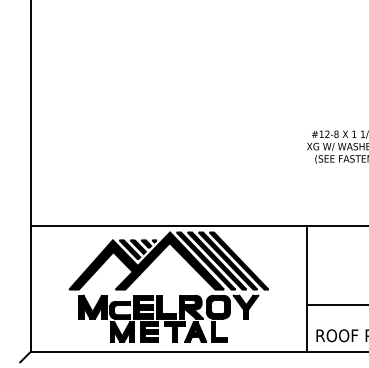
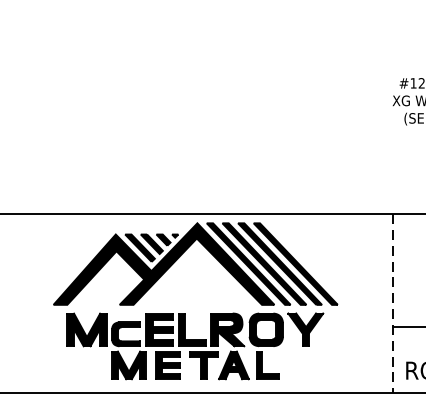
line: (306, 288) -> (391, 303), solid -> dashed

